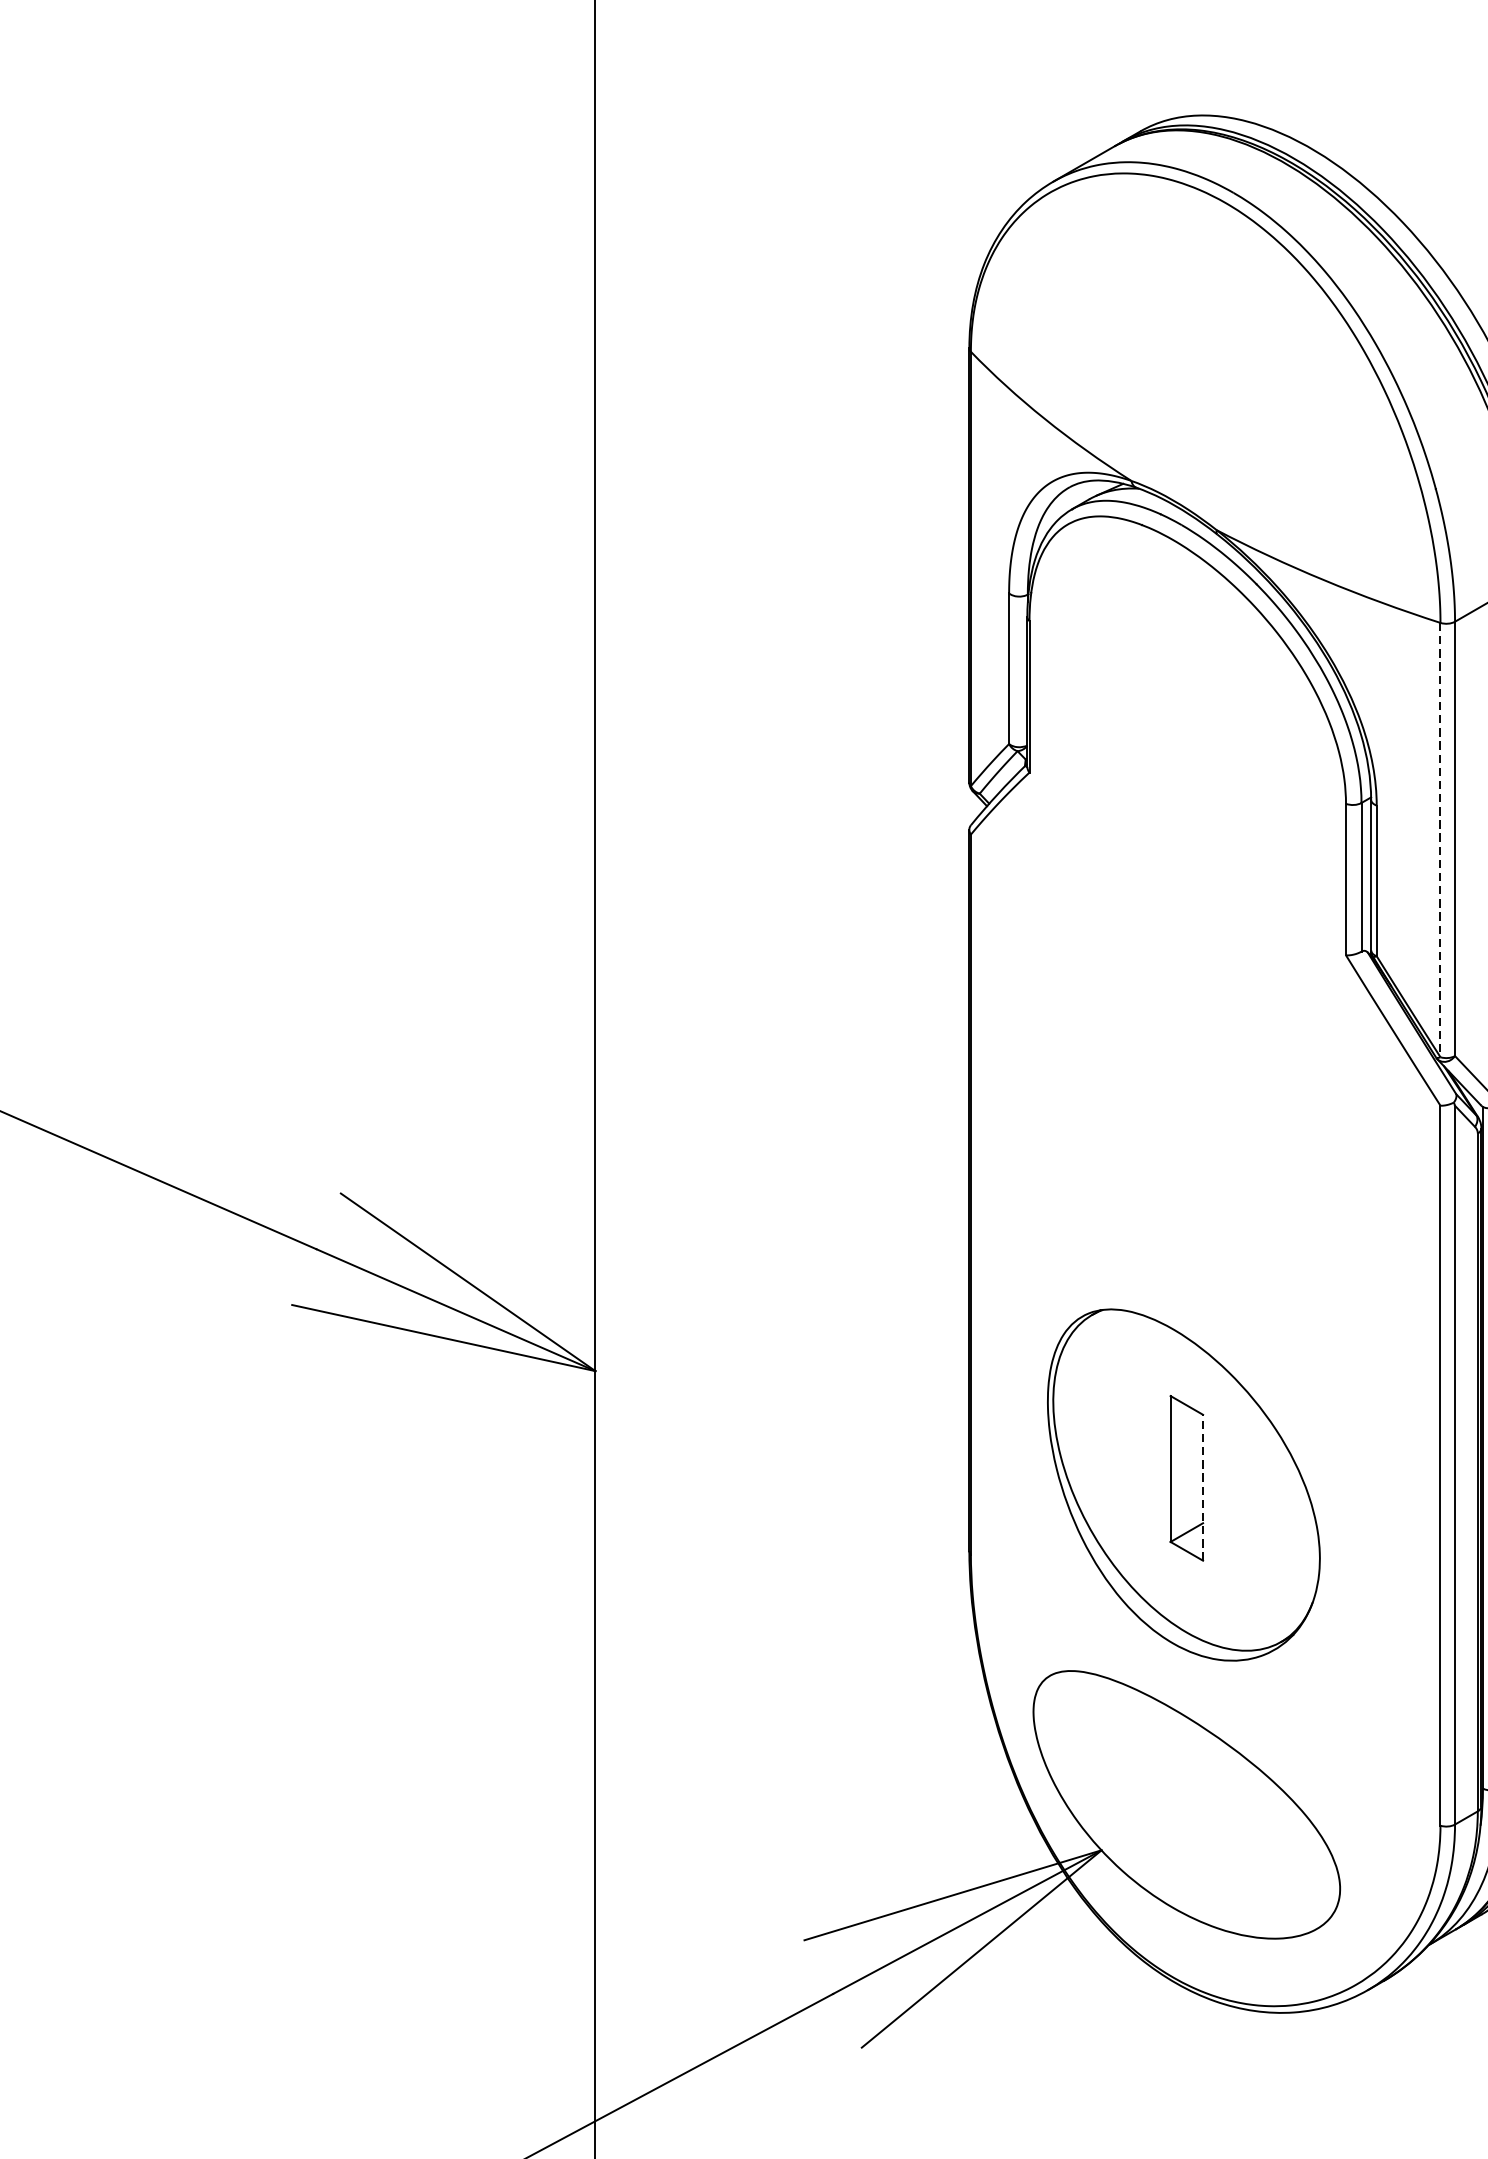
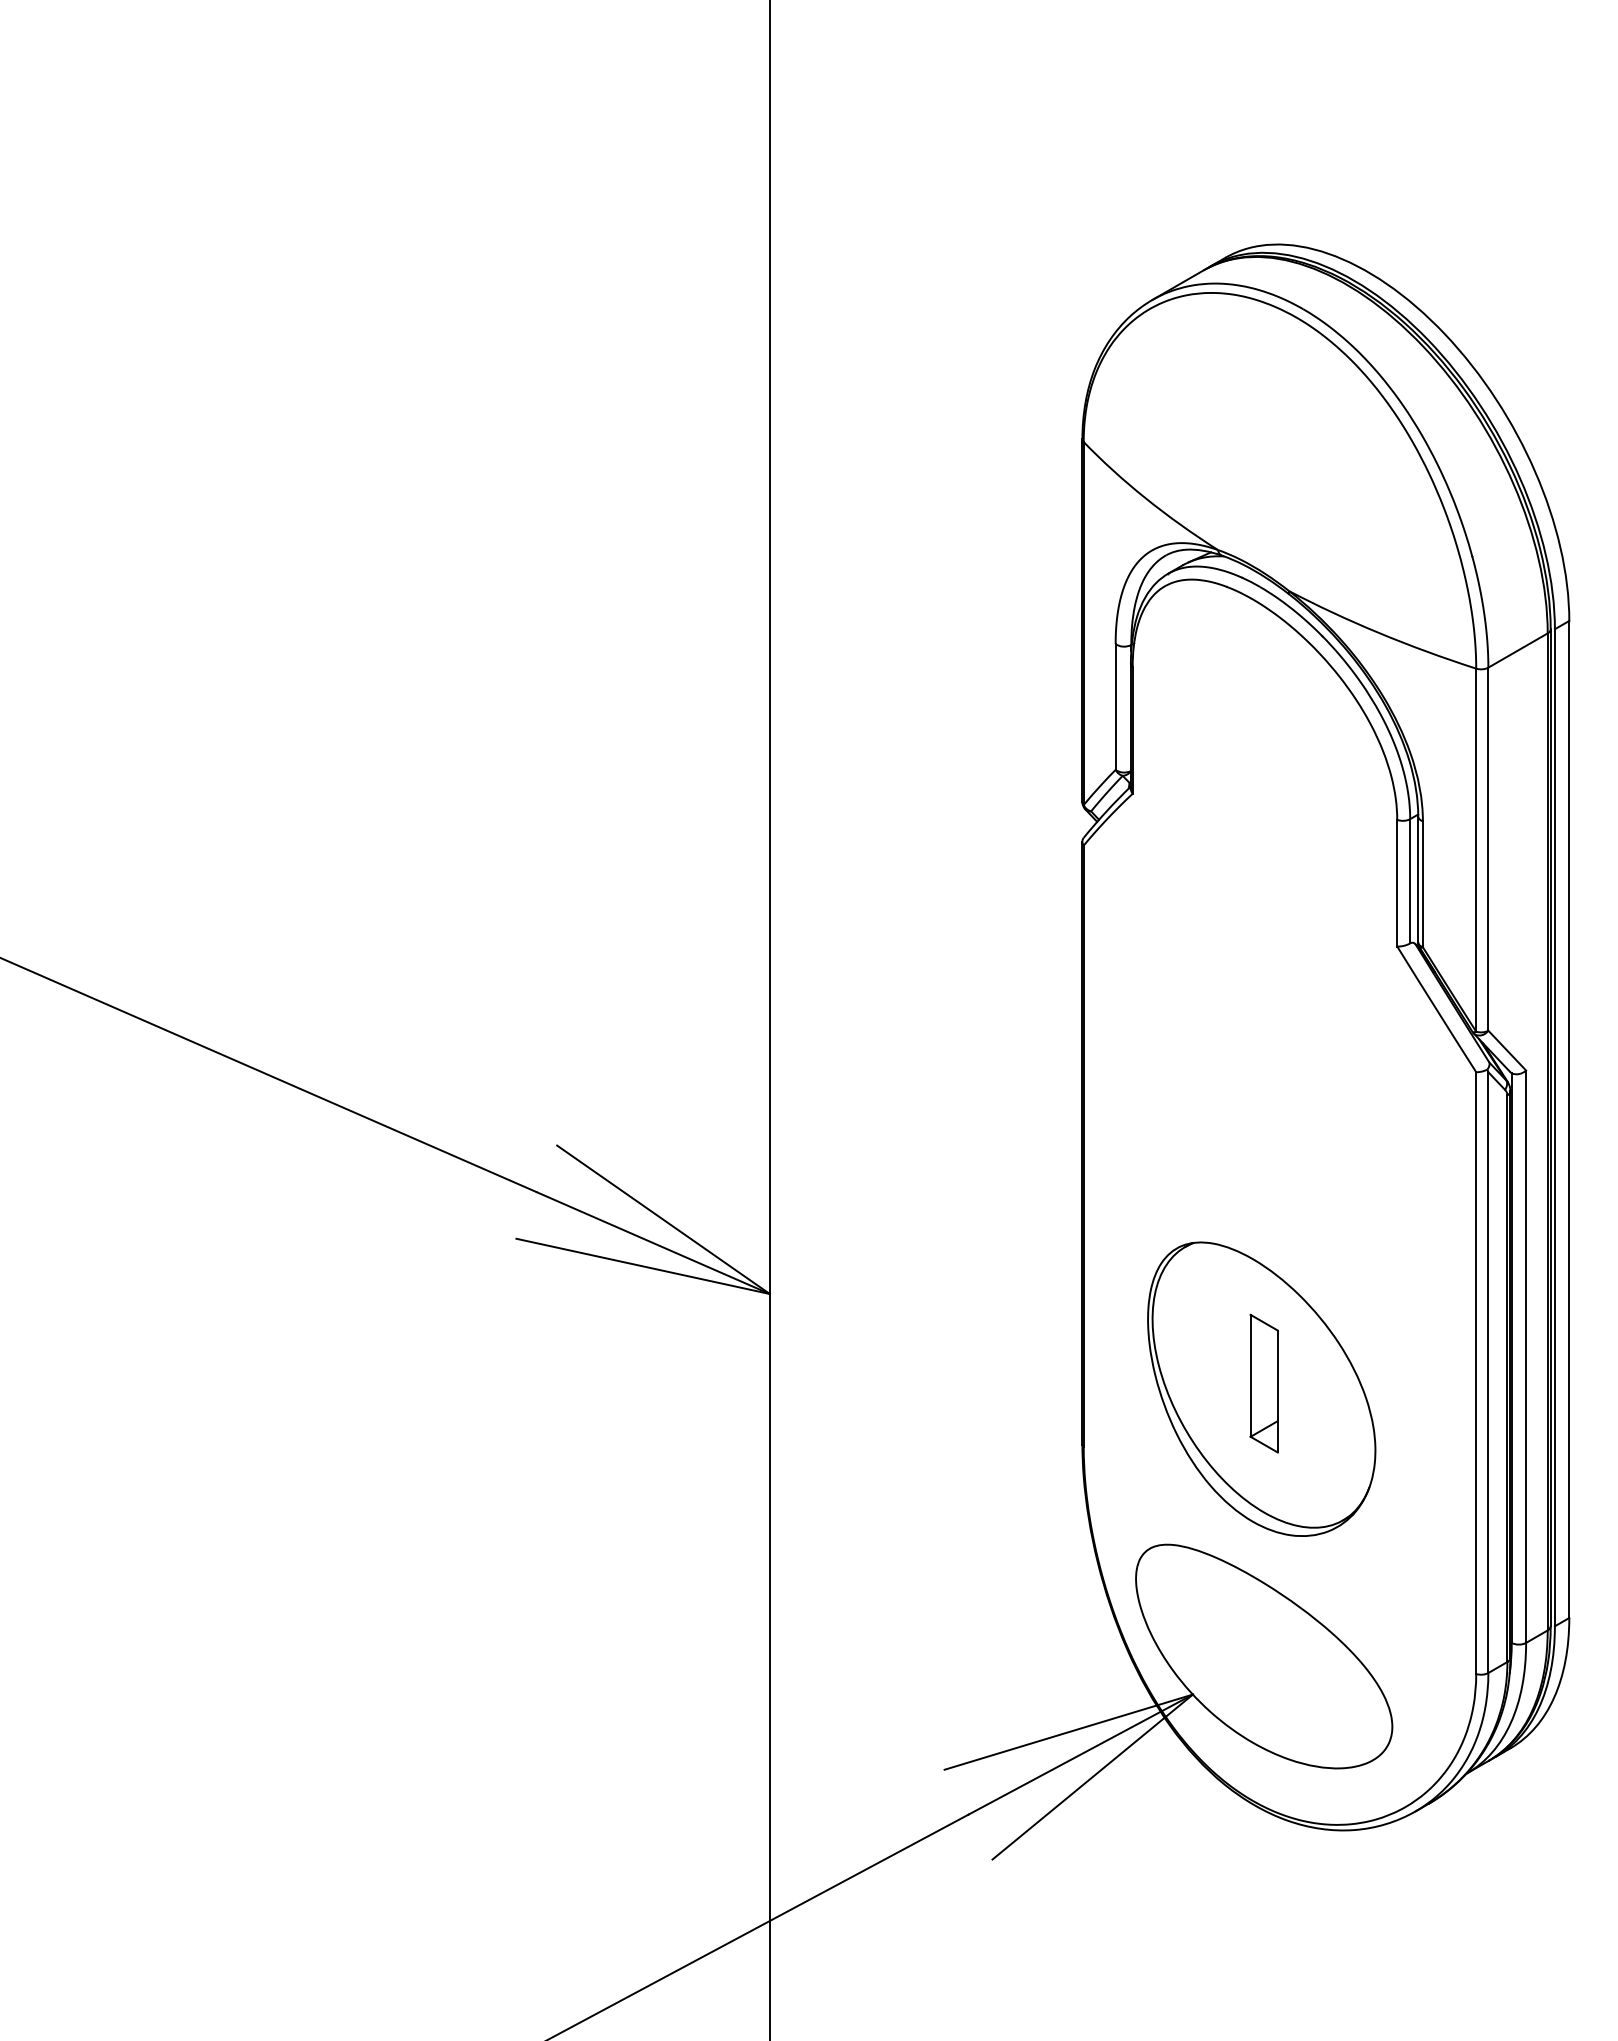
line: (1440, 840) -> (1476, 850), dashed -> solid
line: (1202, 1487) -> (1277, 1391), dashed -> solid

